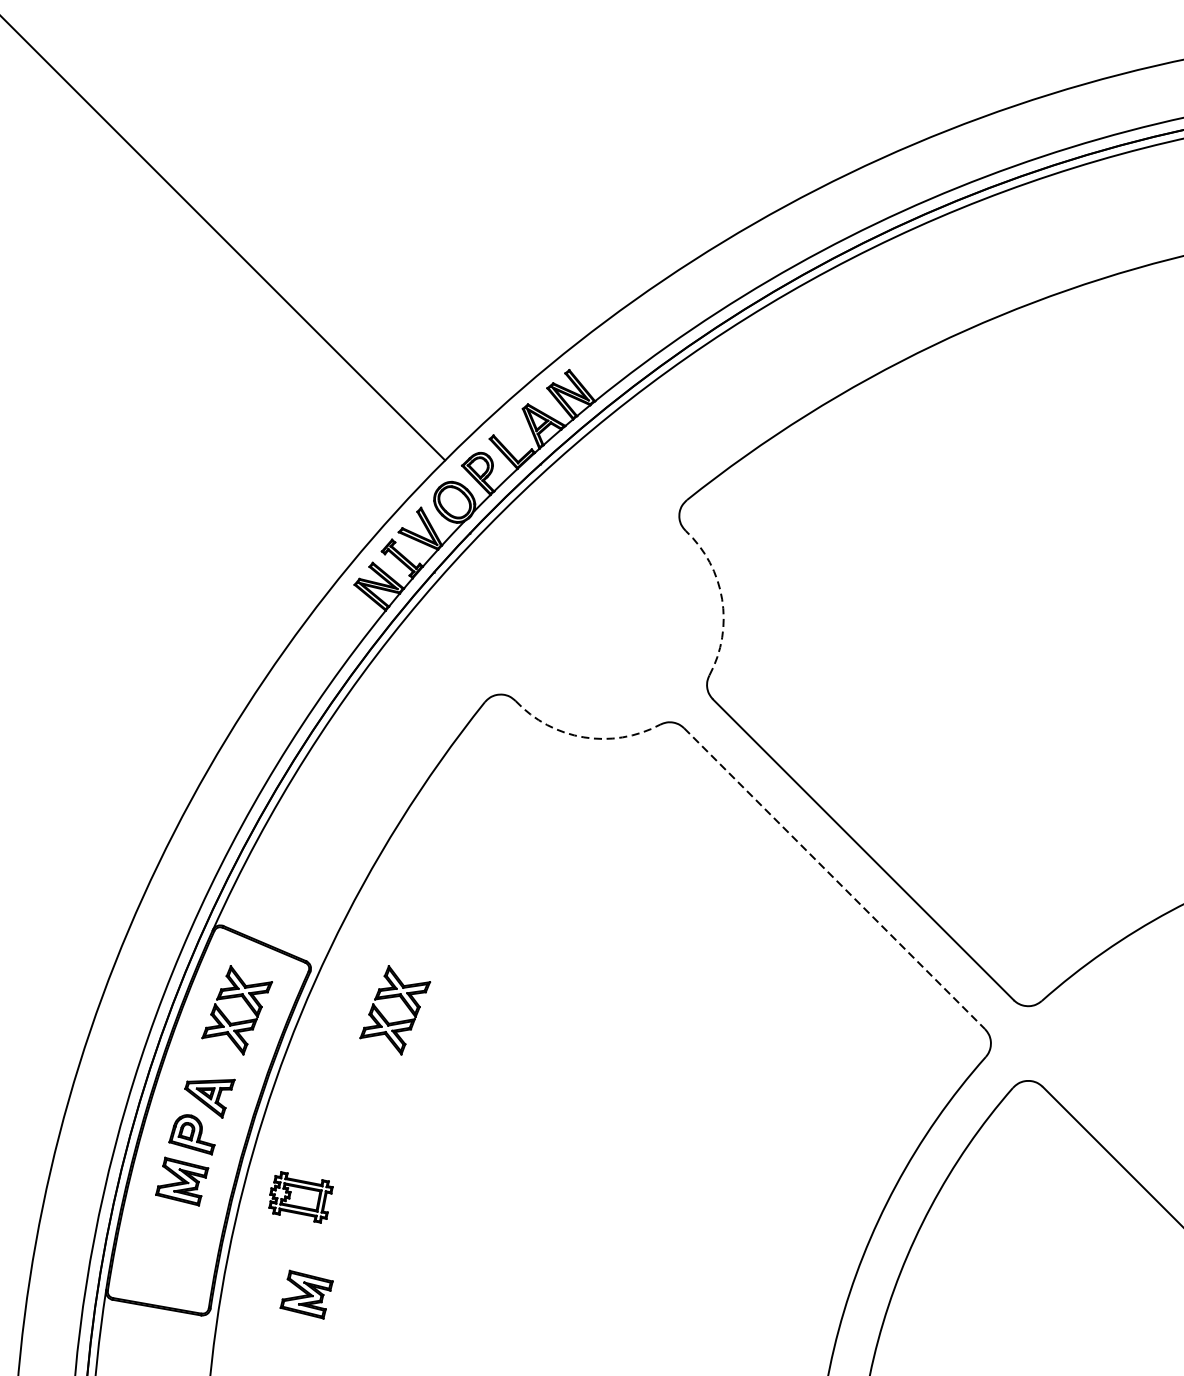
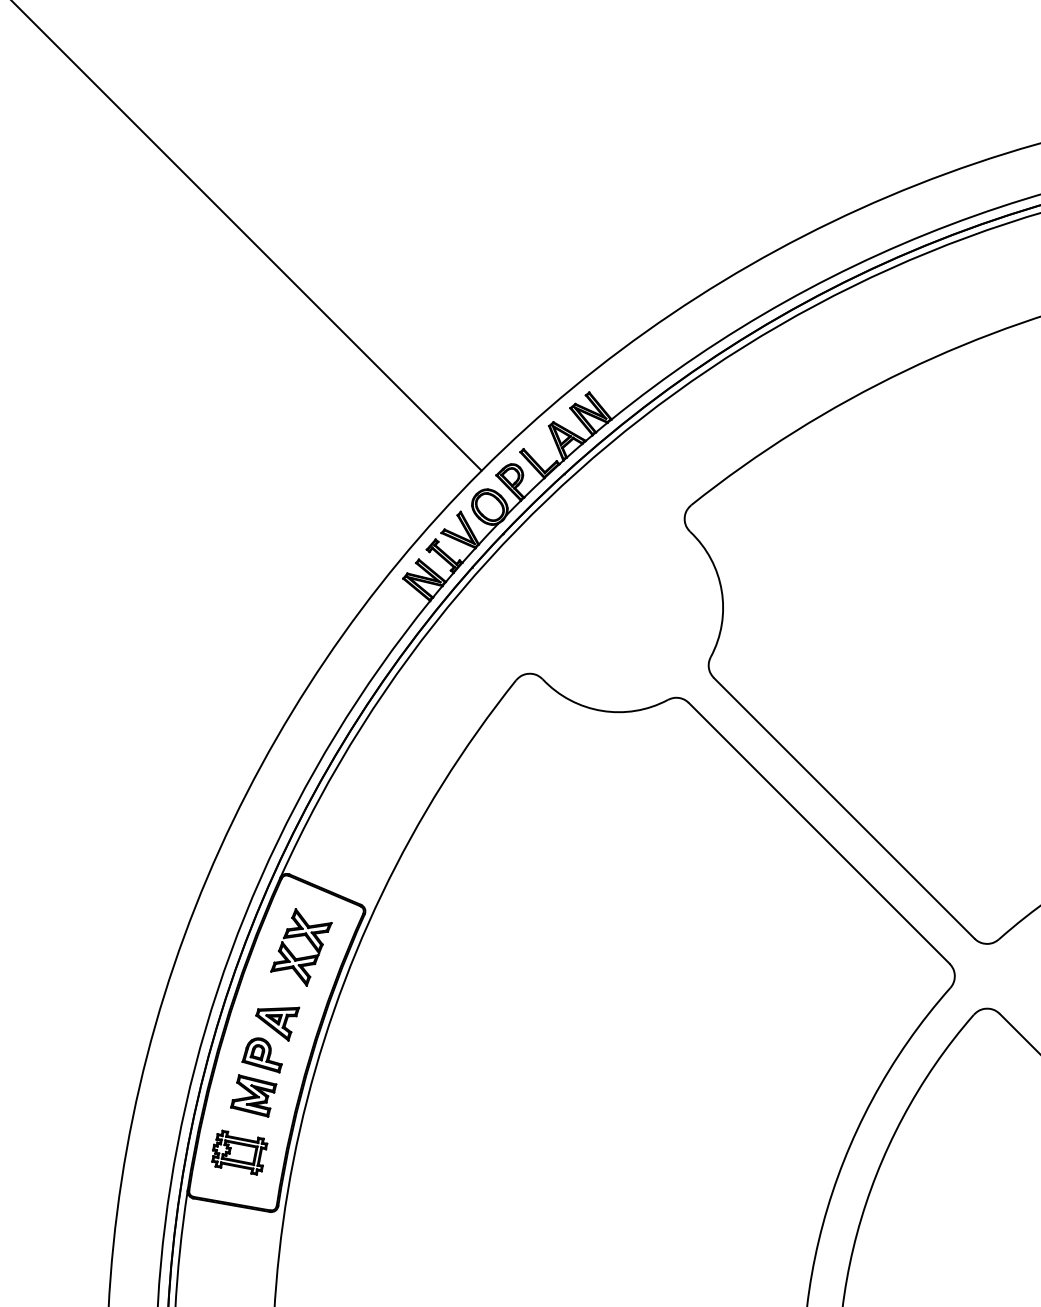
arc: (721, 599) -> (721, 591), dashed -> solid
arc: (583, 736) -> (601, 710), dashed -> solid
line: (834, 878) -> (819, 833), dashed -> solid
part: (397, 1020) -> (440, 956), removed
part: (300, 1197) -> (239, 1152), moved
part: (306, 1294) -> (361, 1193), removed

